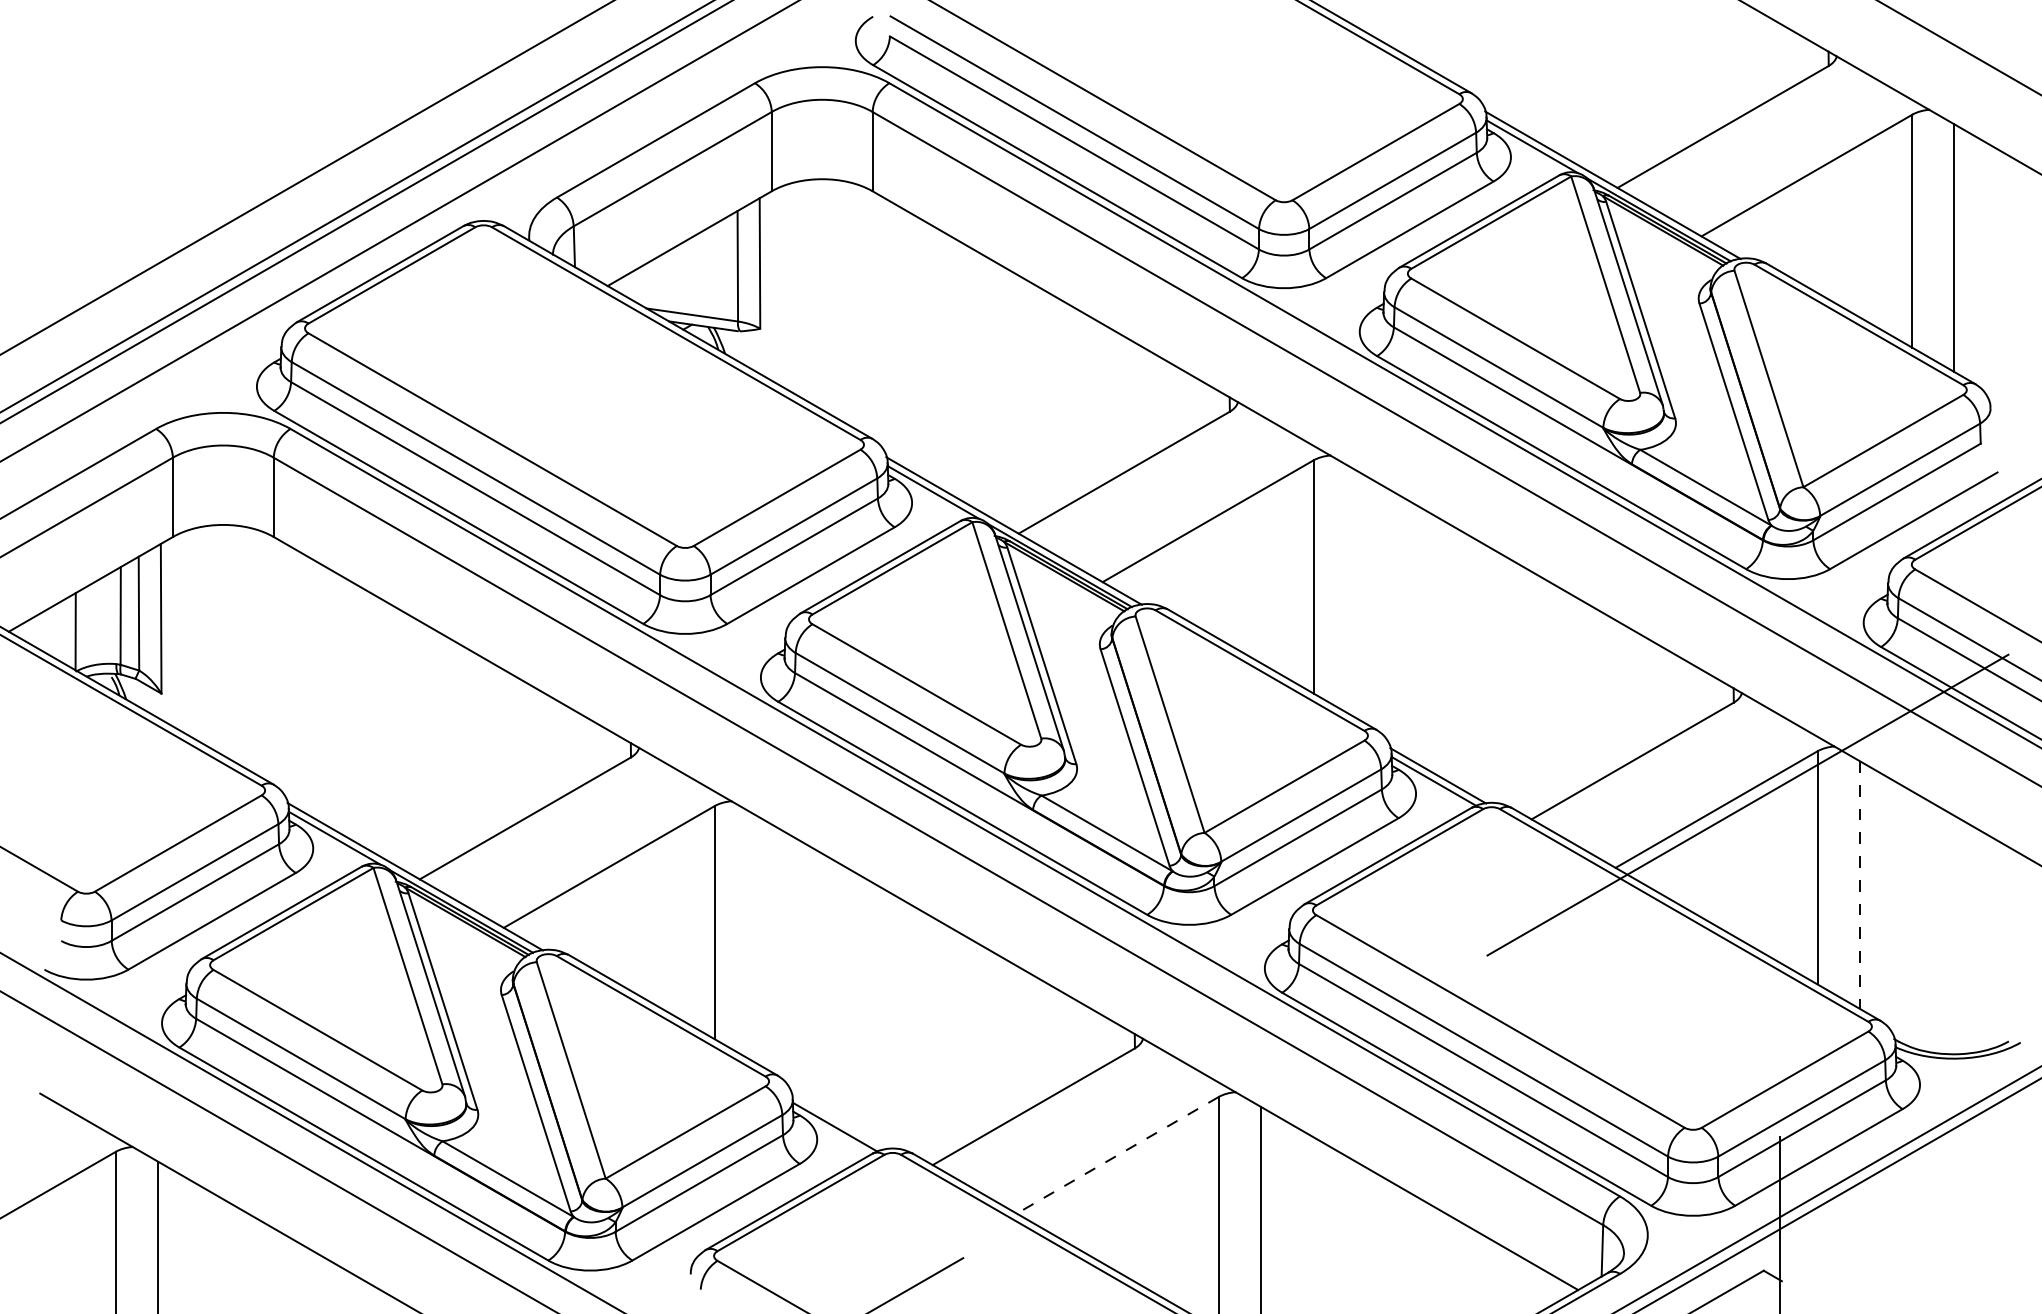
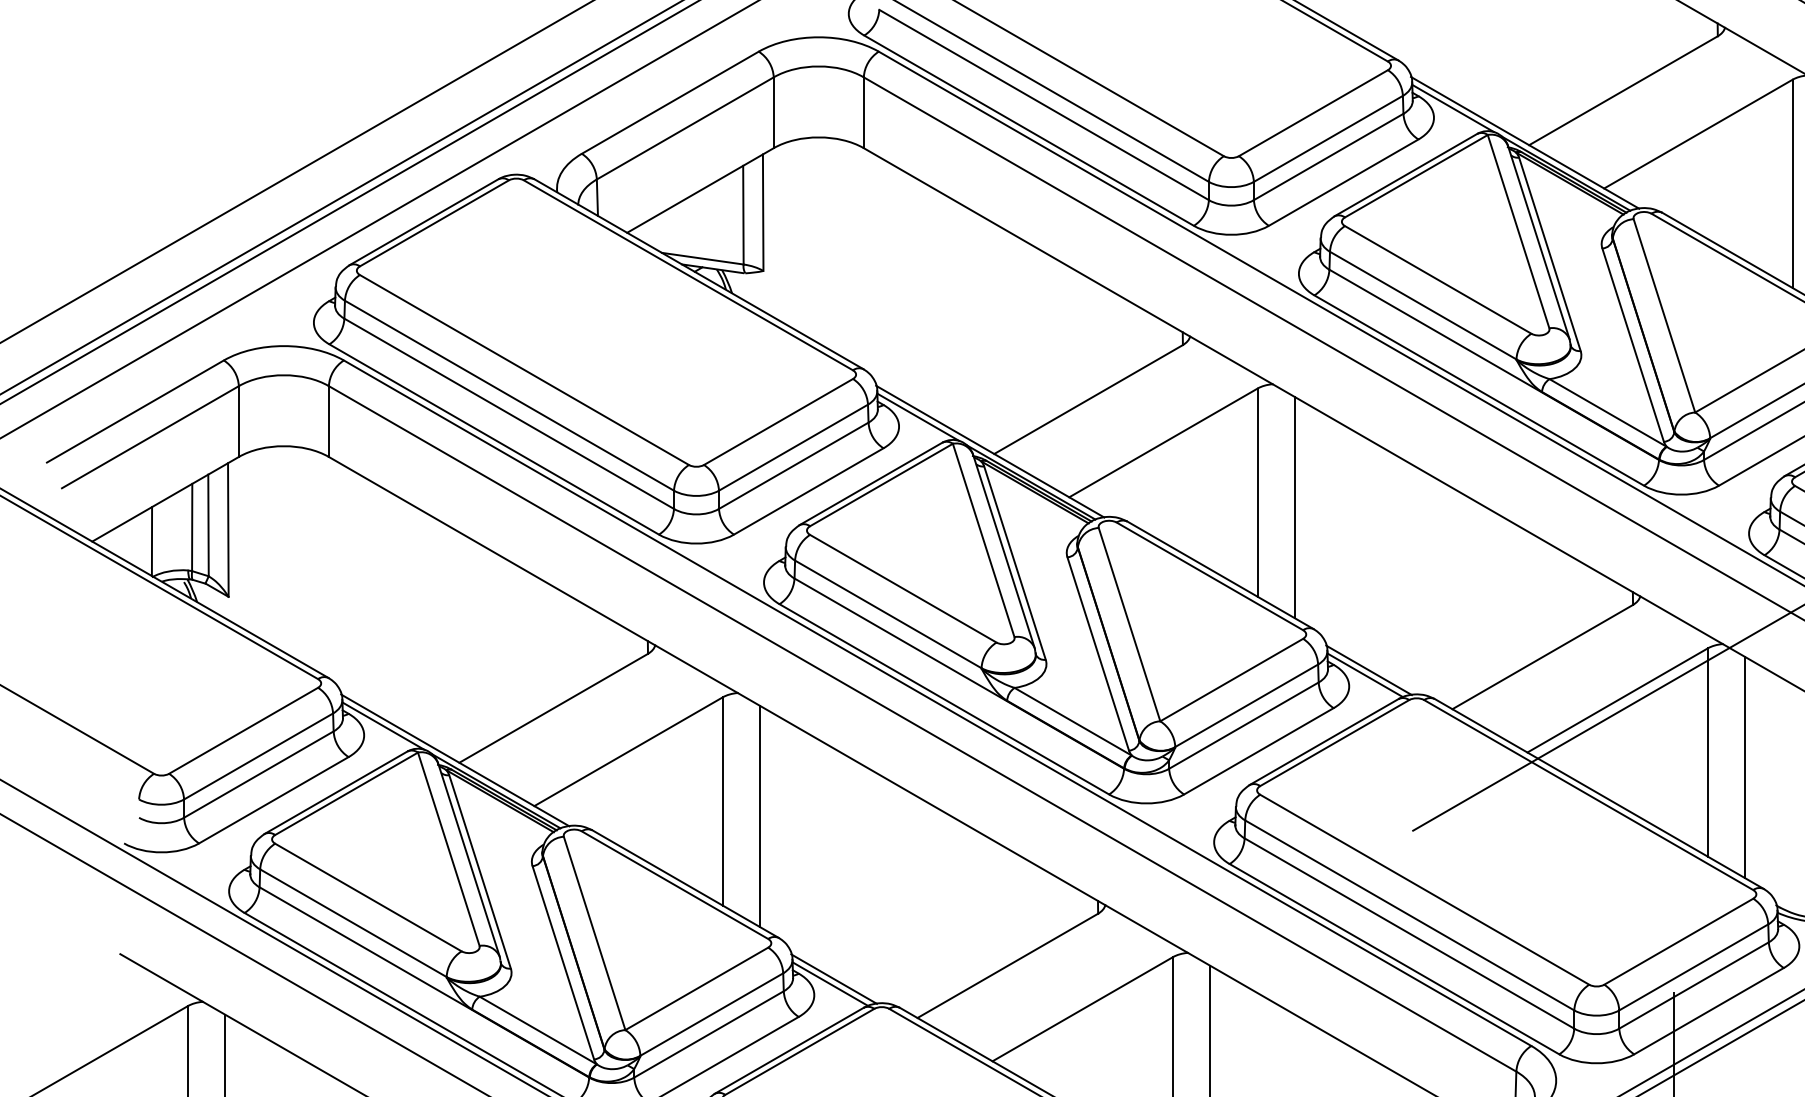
line: (1355, 593) -> (1295, 507), added
line: (1859, 884) -> (1745, 767), dashed -> solid
line: (756, 939) -> (760, 816), added
line: (839, 1121) -> (834, 979), added
line: (1117, 1155) -> (1082, 1009), dashed -> solid

